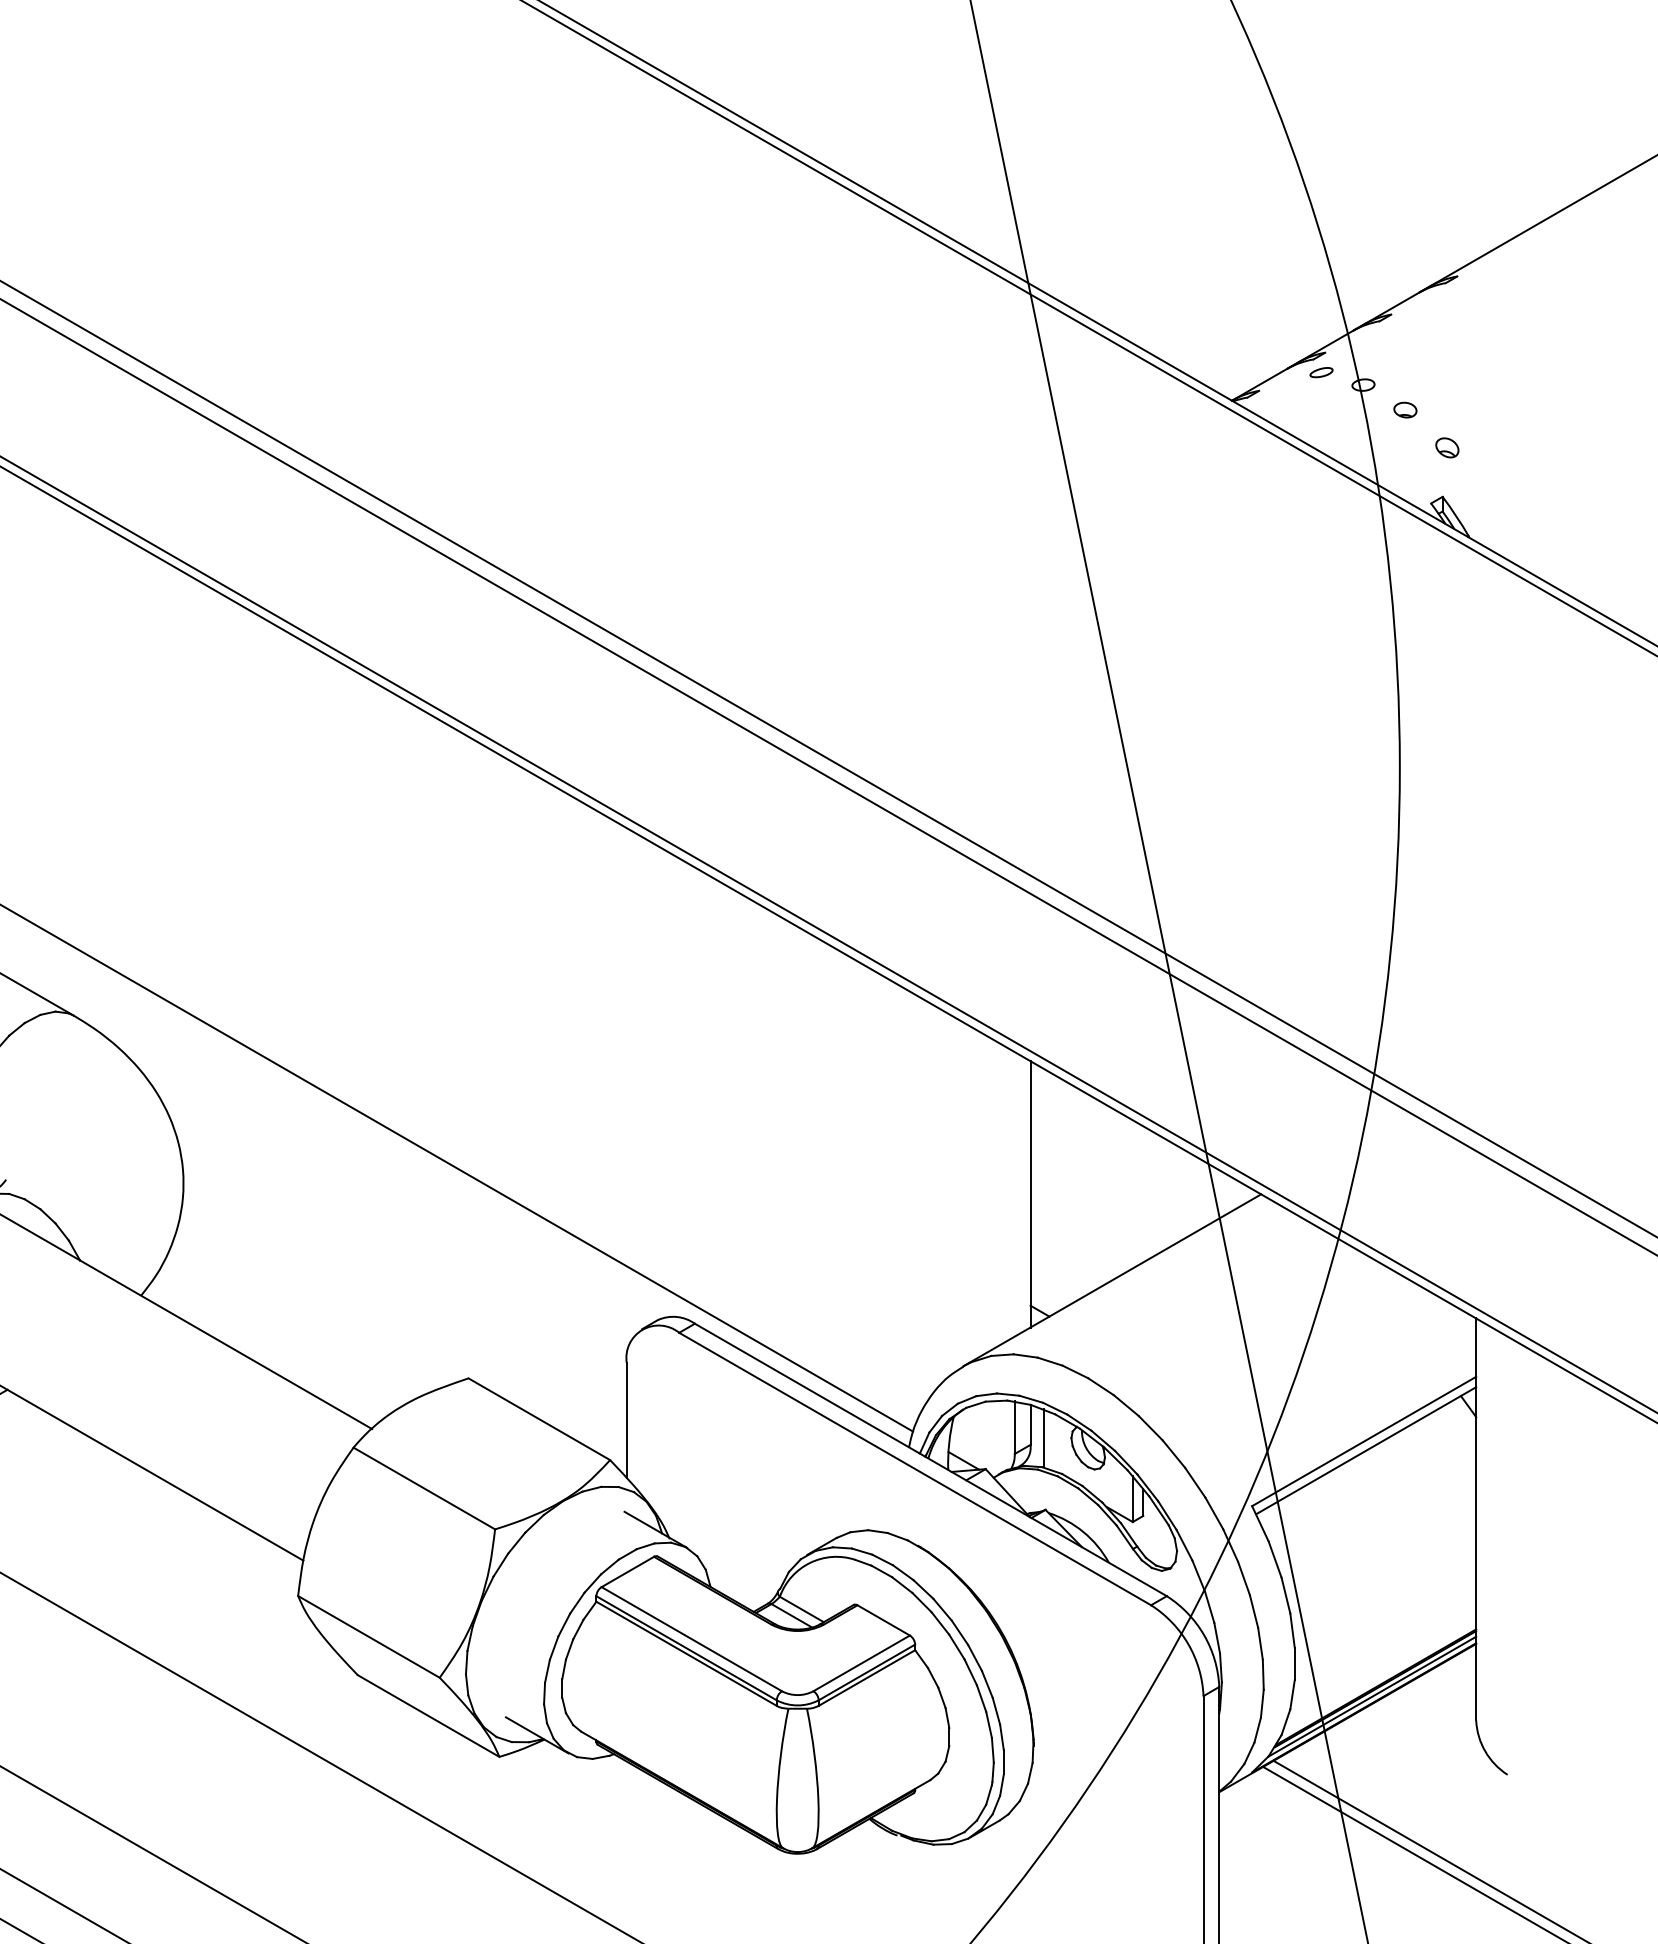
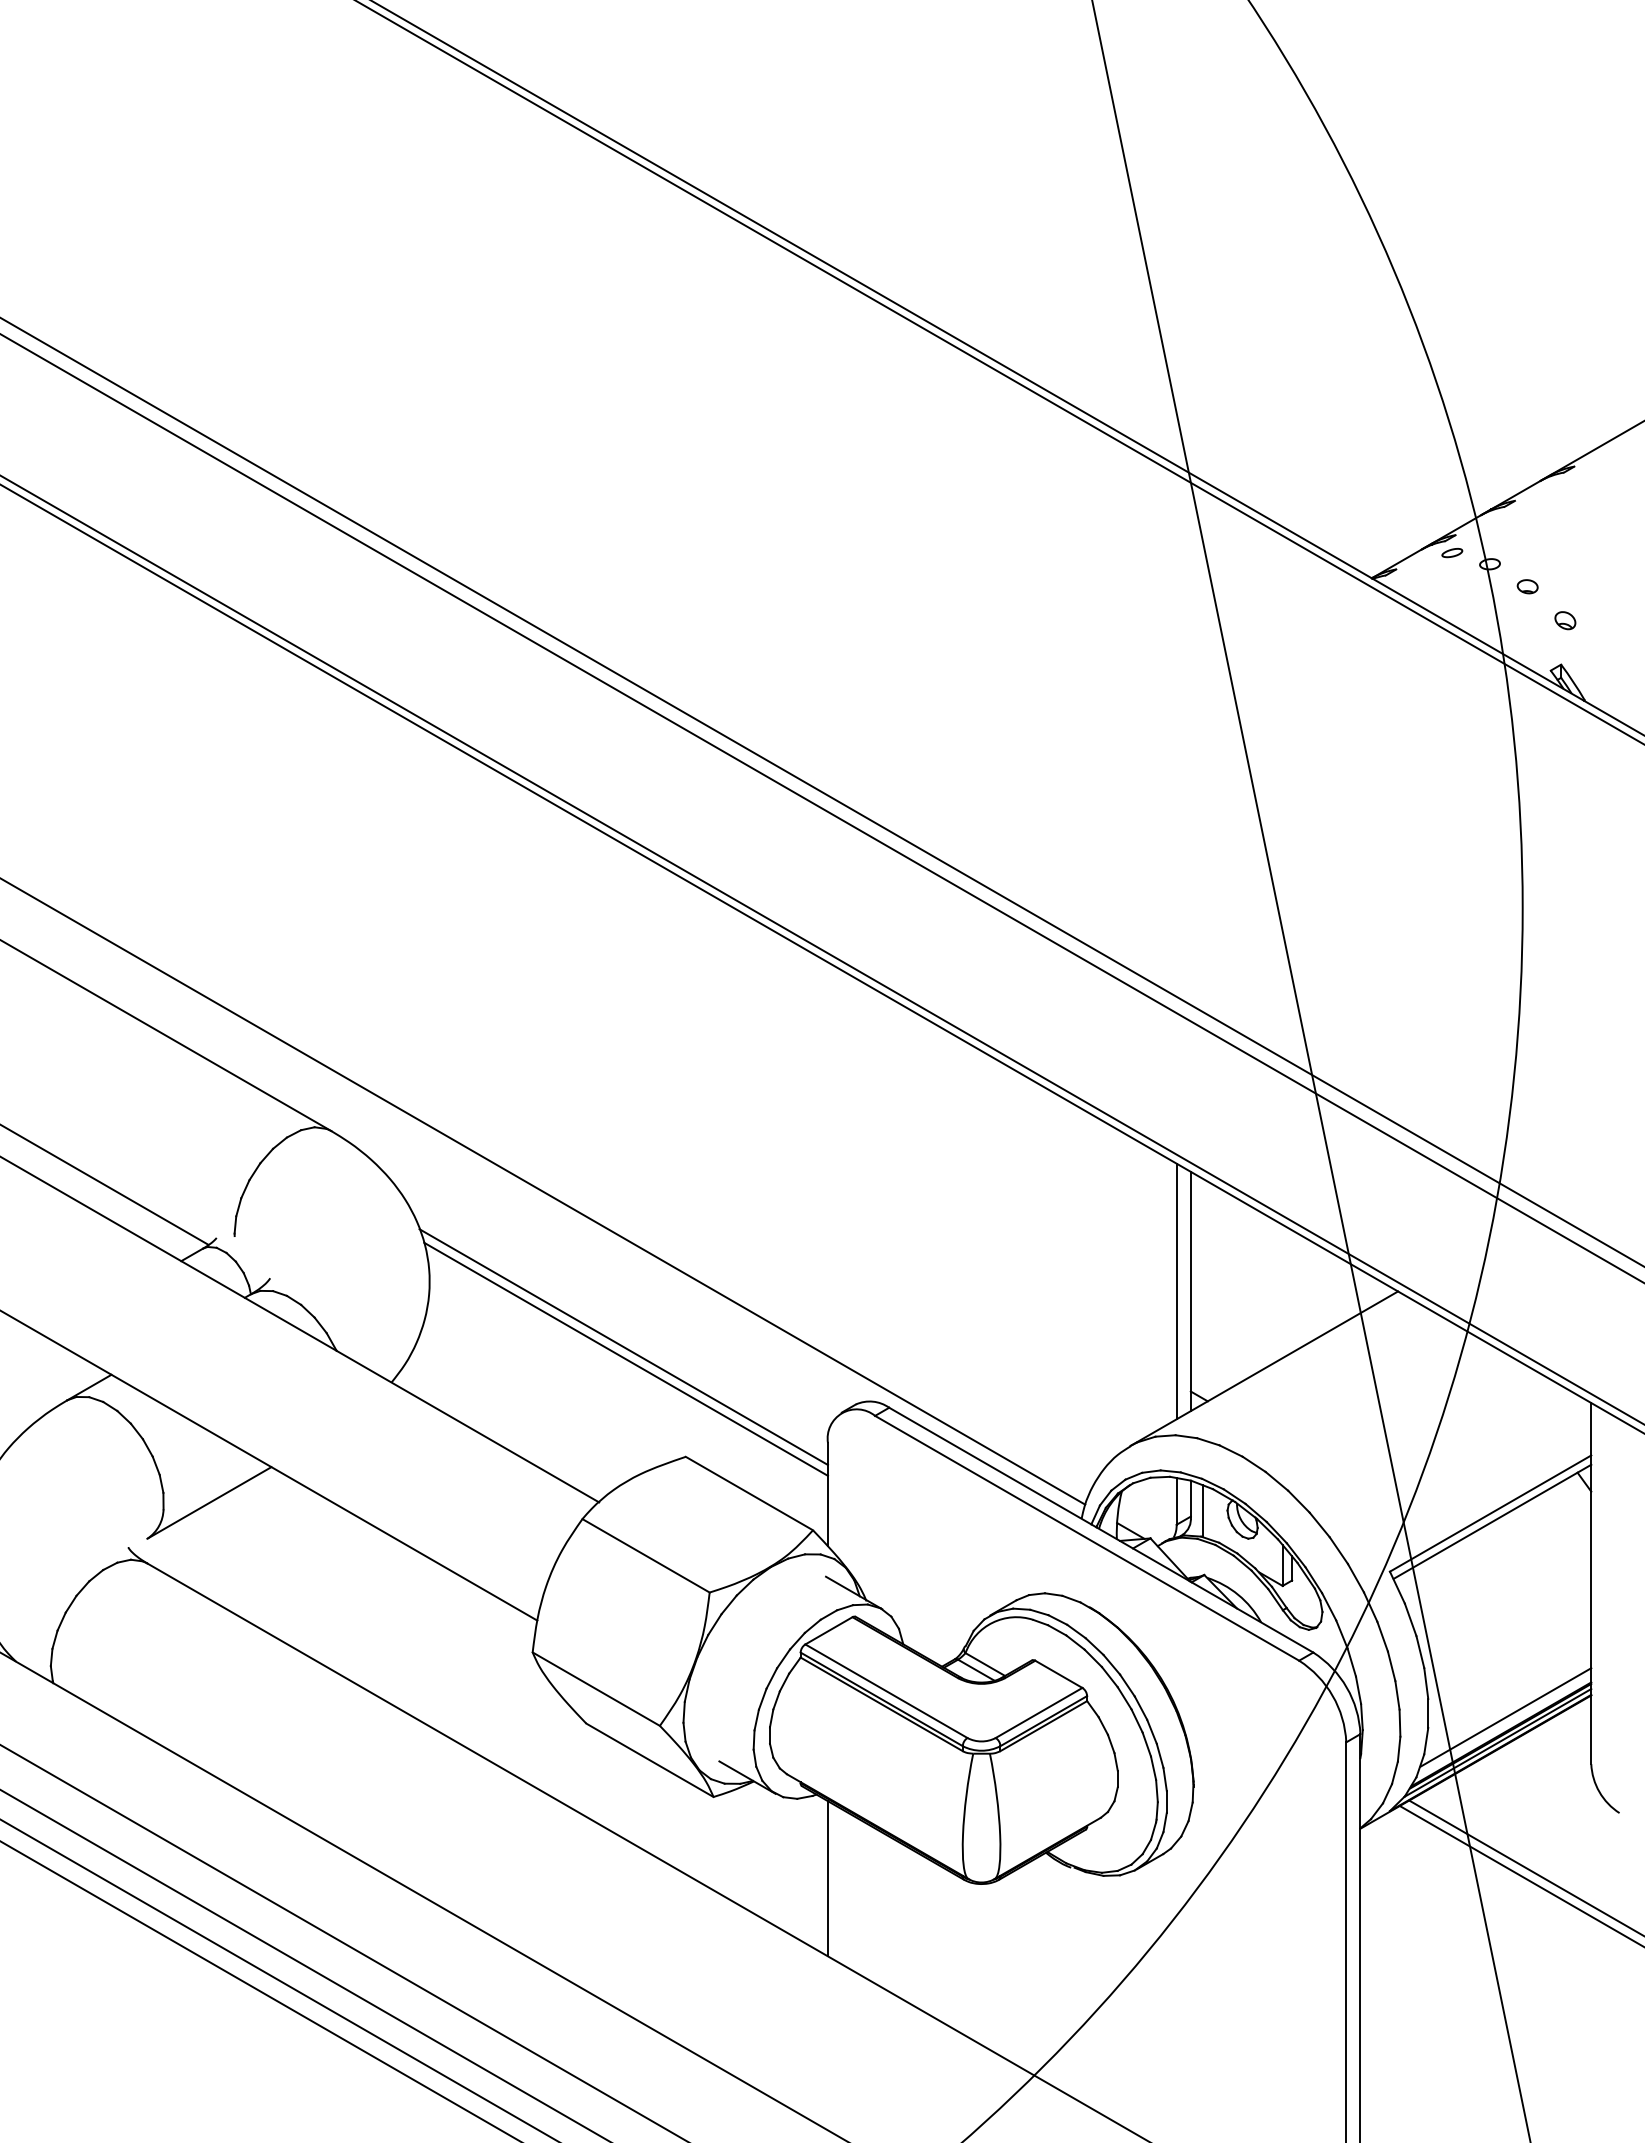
line: (1014, 1194) -> (1176, 1291), added
line: (399, 1256) -> (623, 1347), added
line: (401, 1268) -> (625, 1358), added
line: (1380, 1668) -> (1505, 1717), added
line: (626, 1847) -> (827, 1878), added

